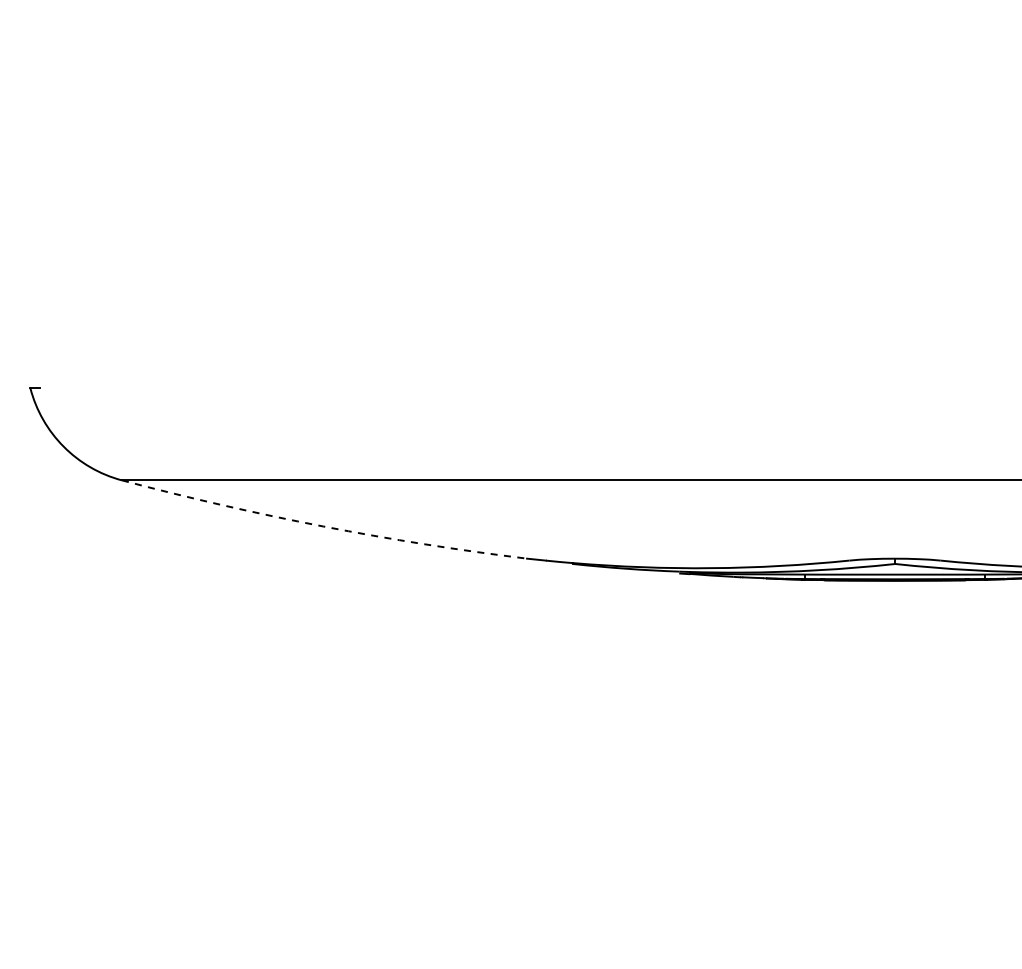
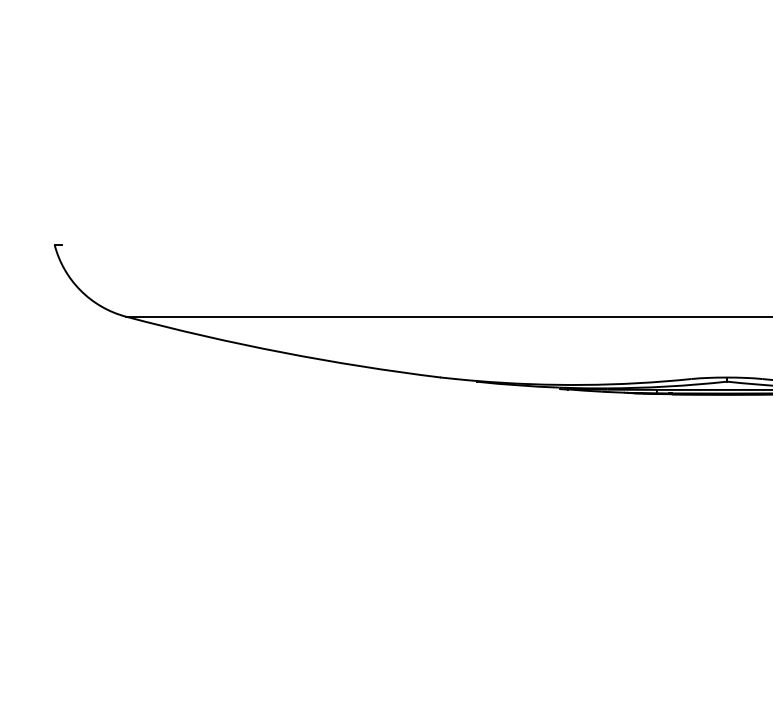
arc: (323, 526) -> (282, 352), dashed -> solid

